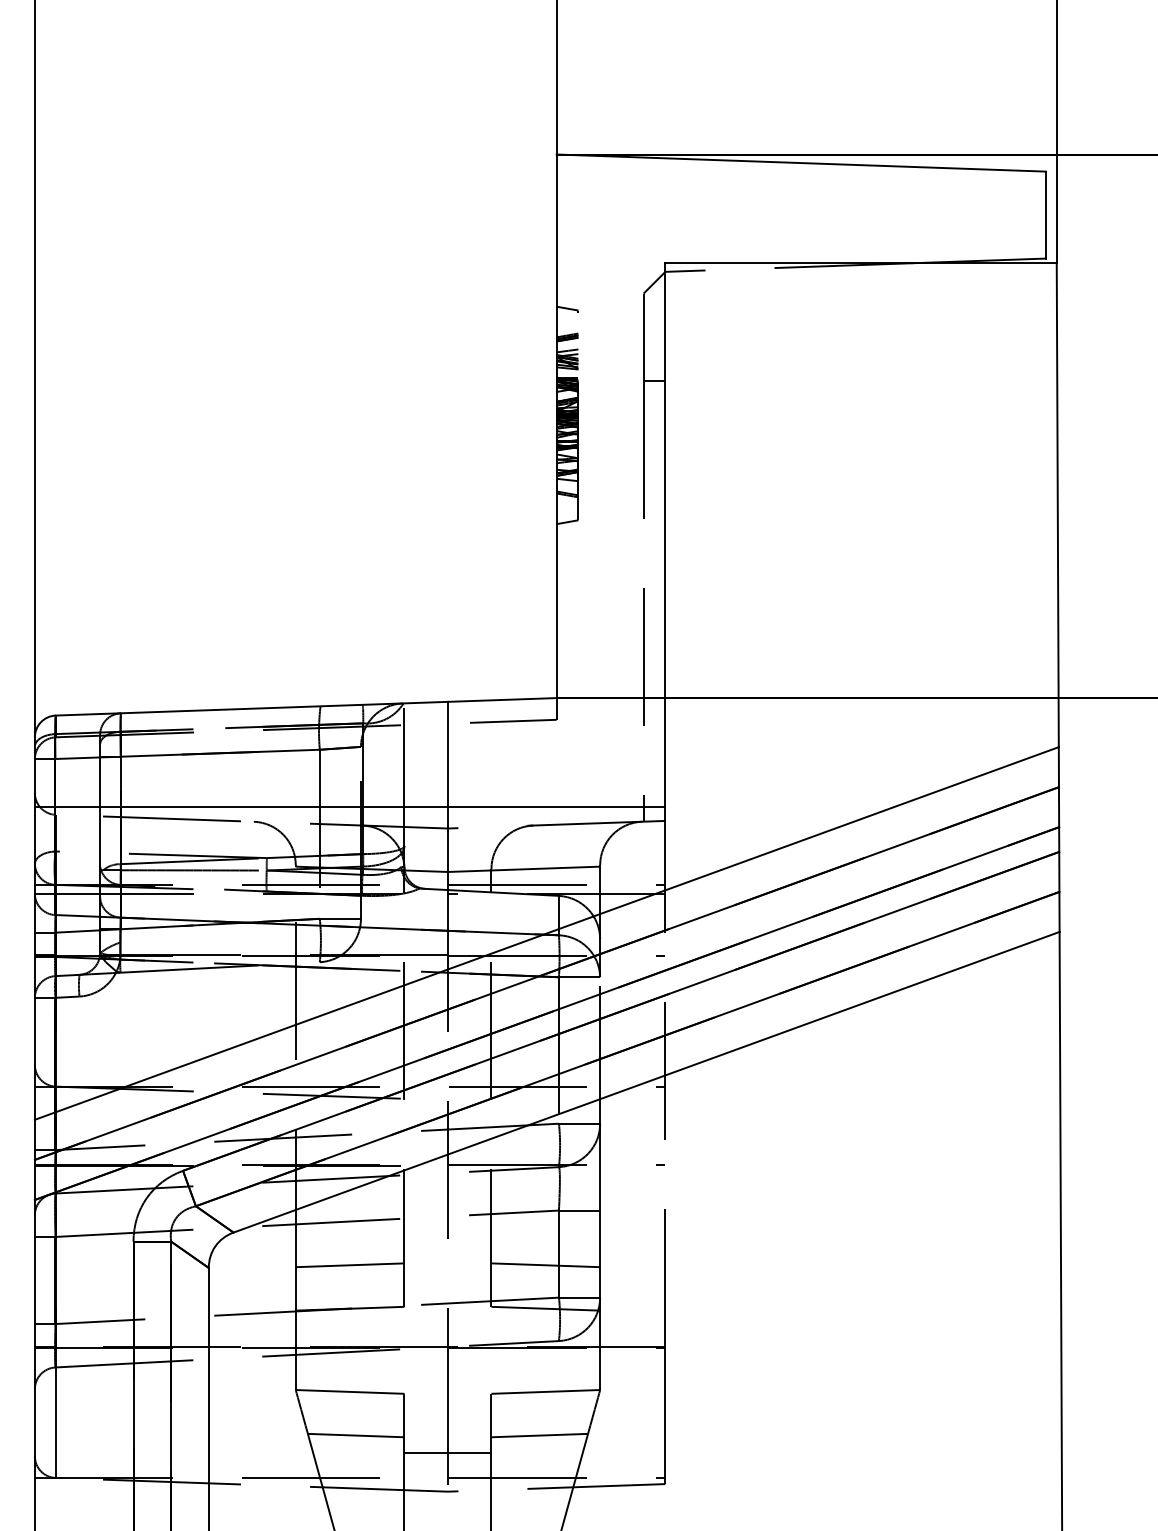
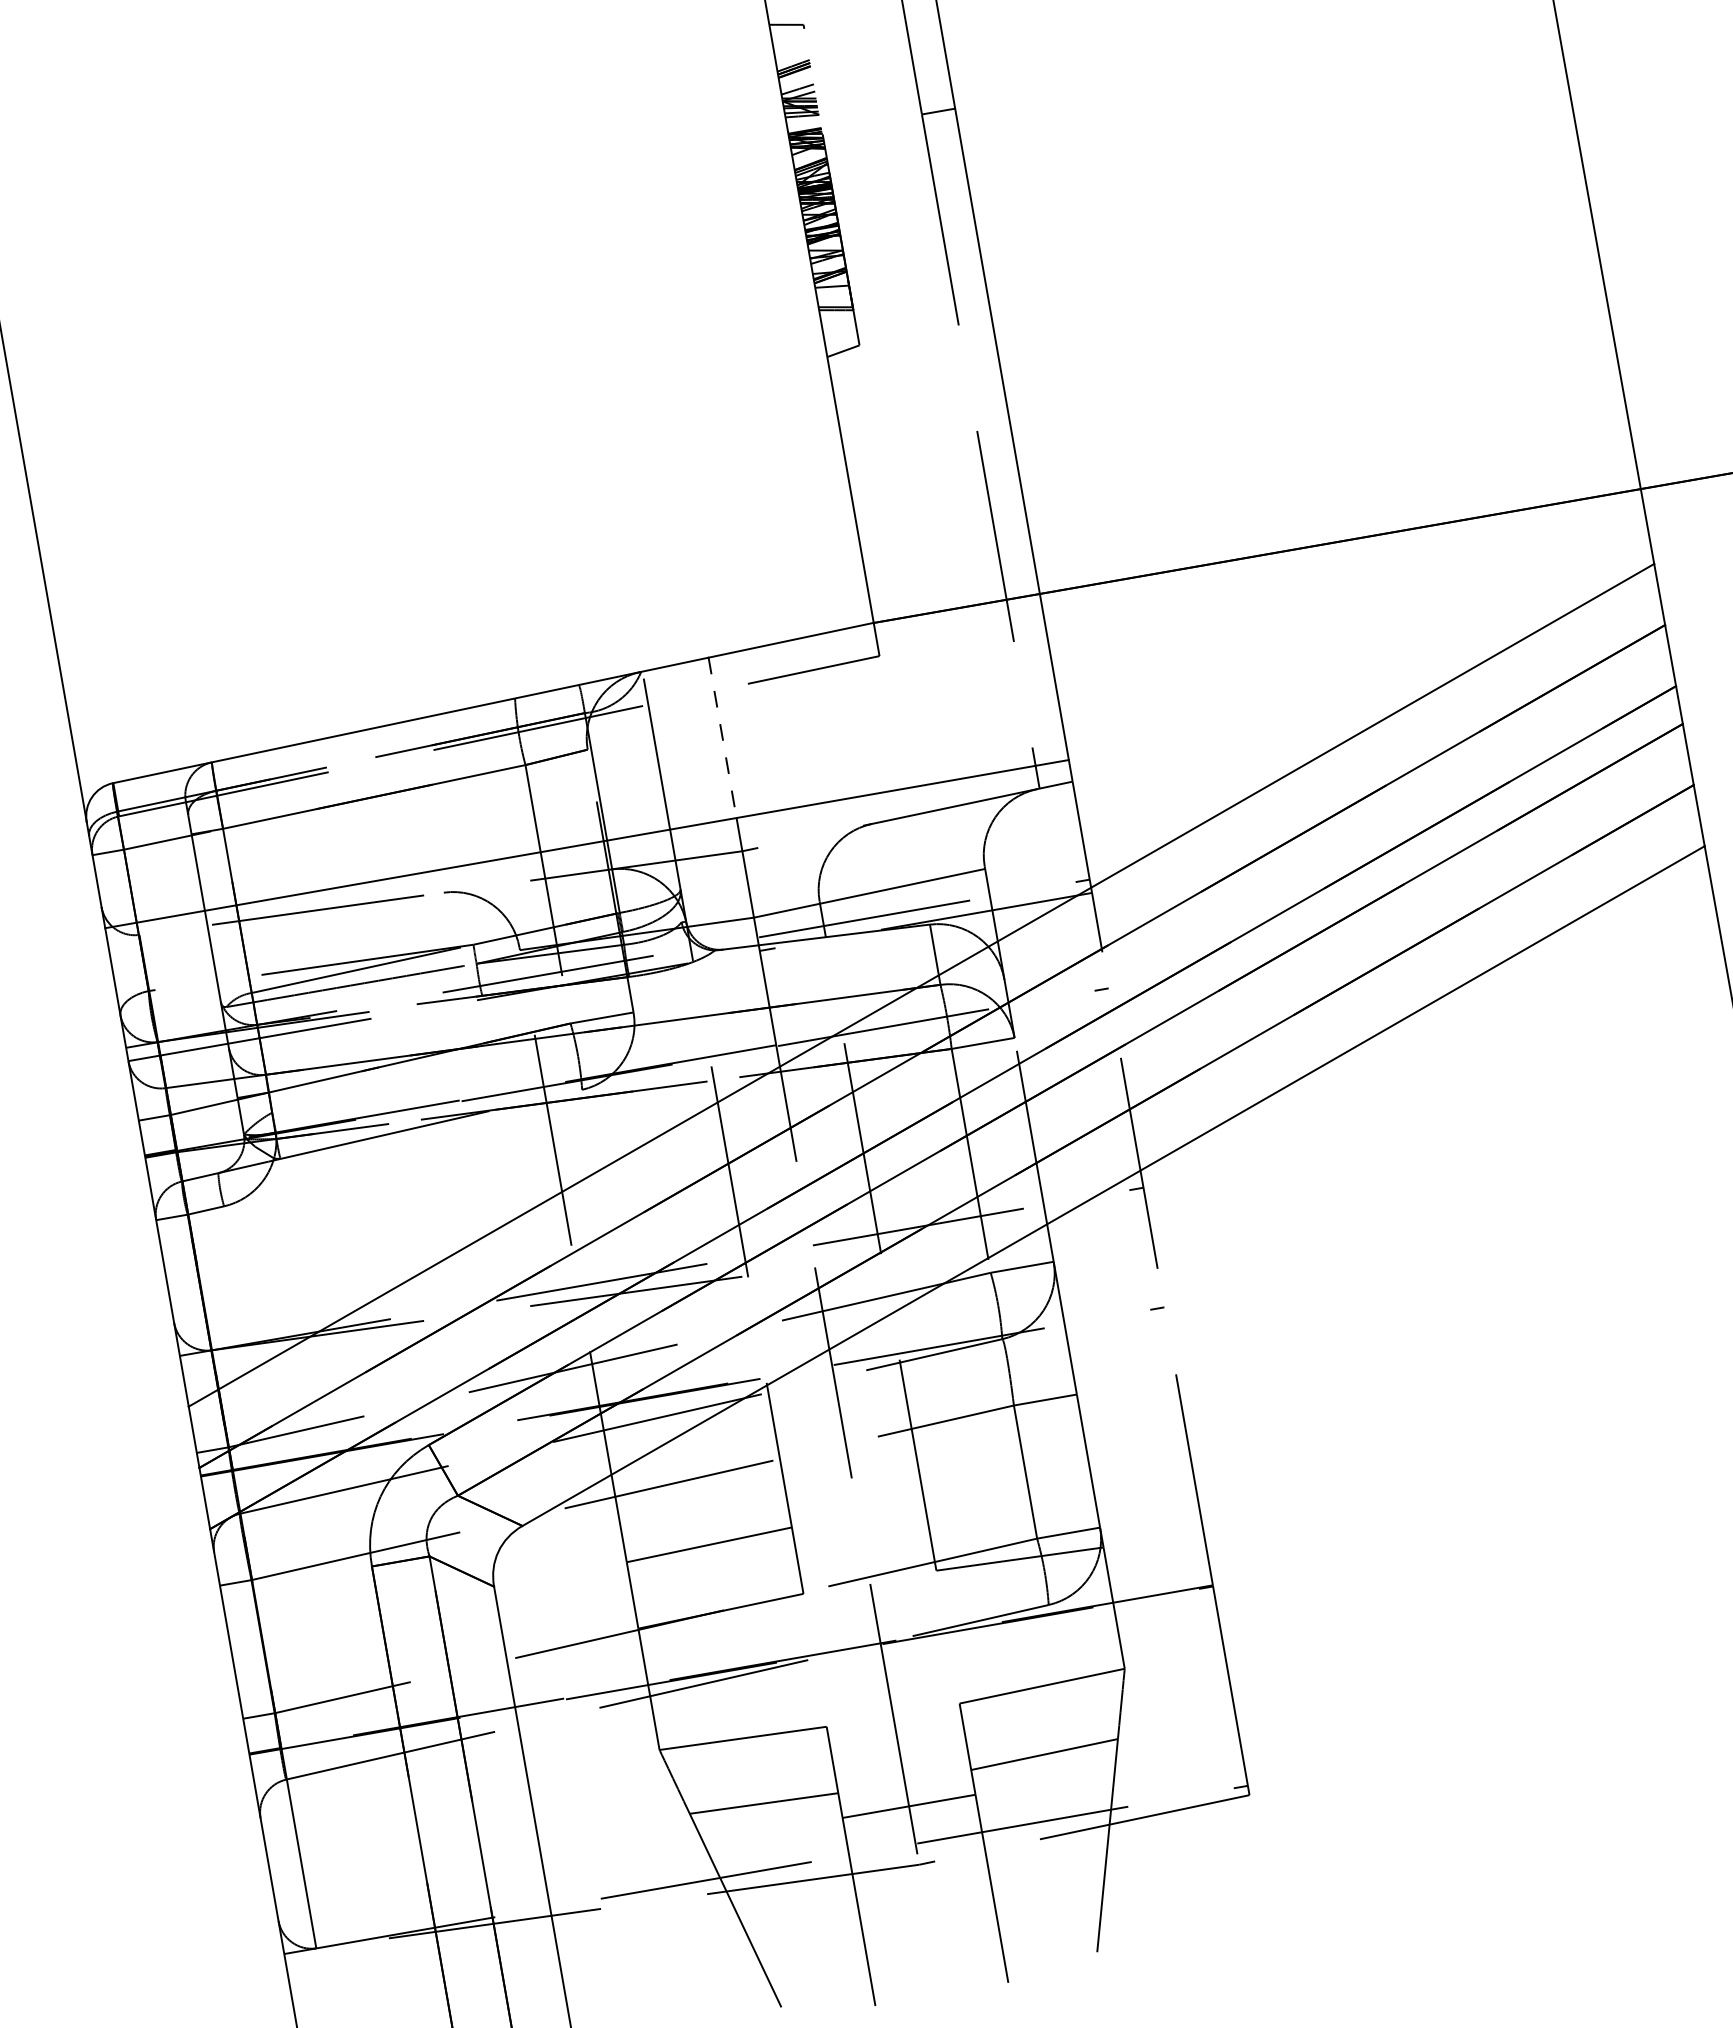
line: (447, 754) -> (721, 738), solid -> dashed
line: (545, 1265) -> (1007, 1493), removed

